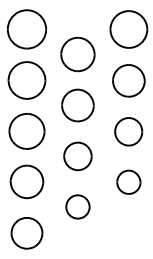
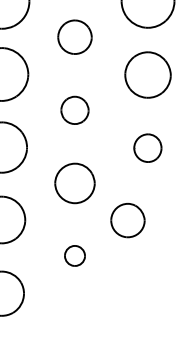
part: (77, 54) -> (74, 37), size x0.7
part: (77, 105) -> (74, 110), size x0.6
part: (128, 131) -> (147, 147), size x0.7
part: (128, 181) -> (127, 219), moved
part: (77, 206) -> (74, 255), size x0.6

